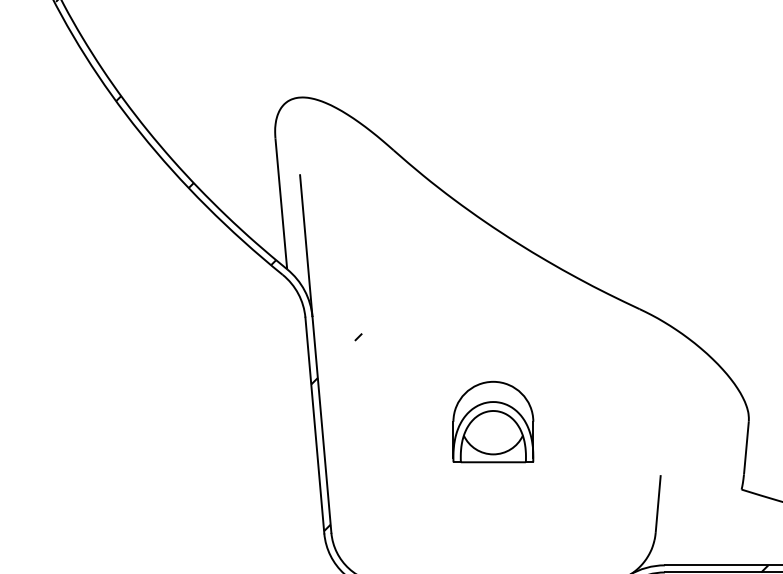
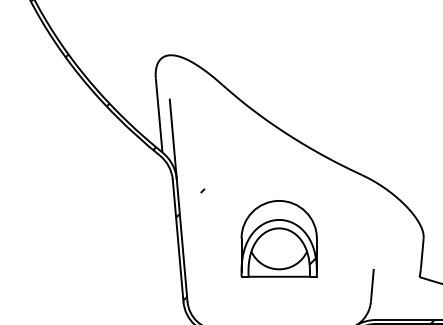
part: (492, 421) -> (278, 238), size x1.67

